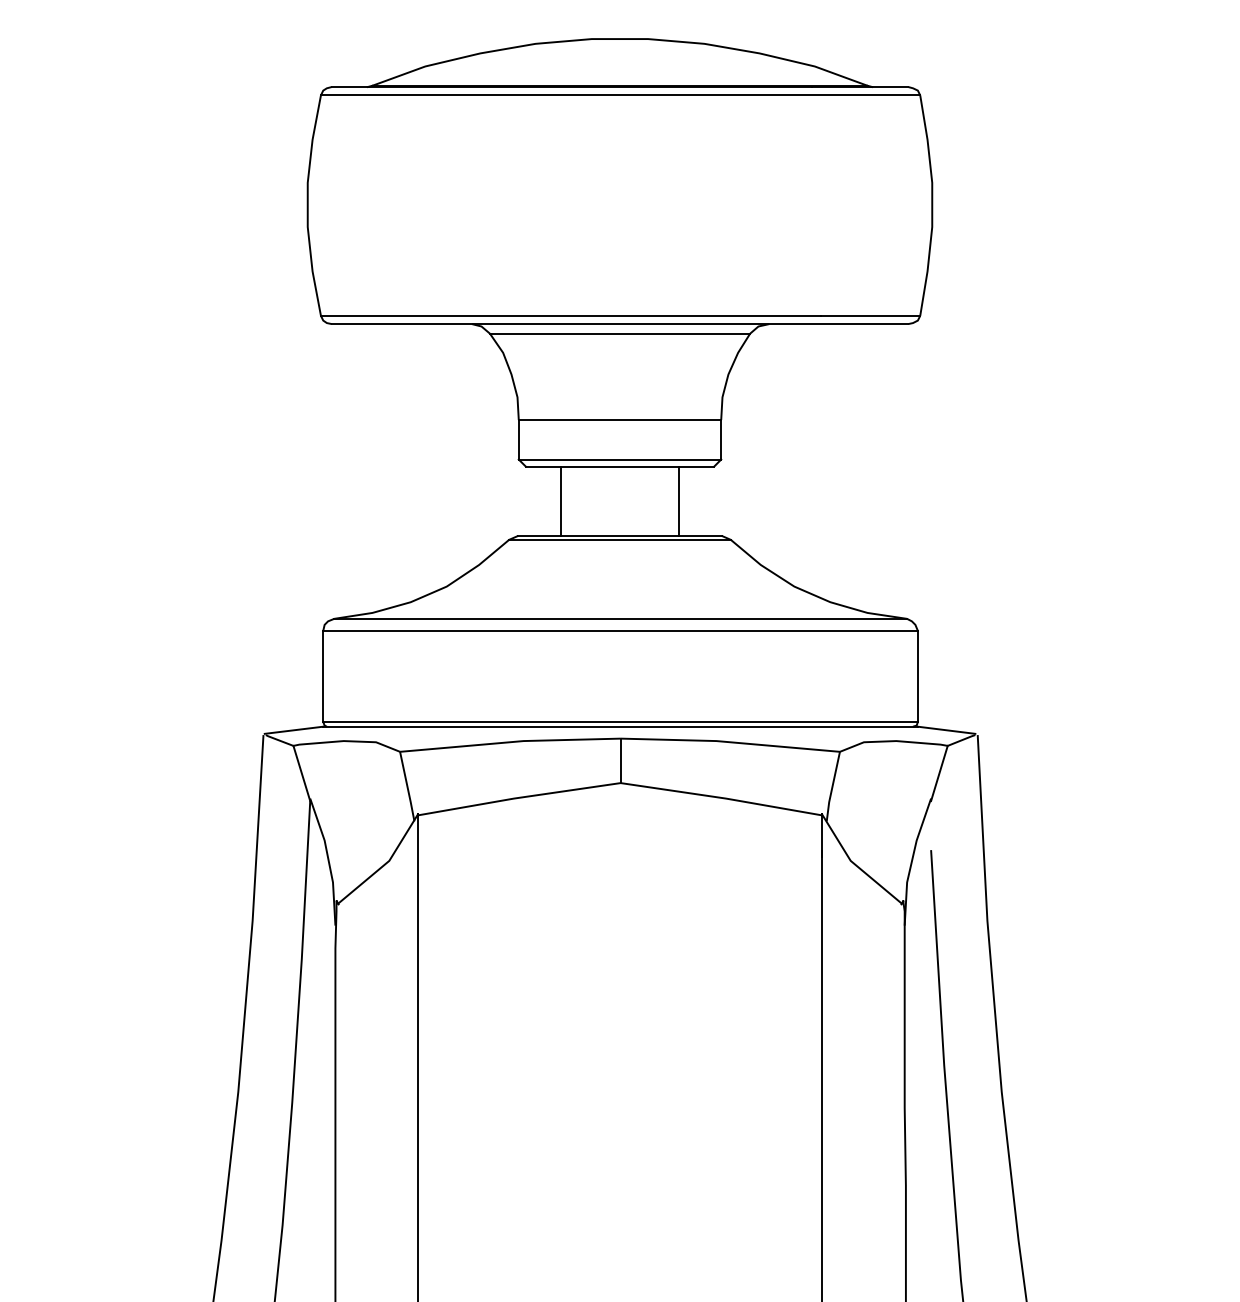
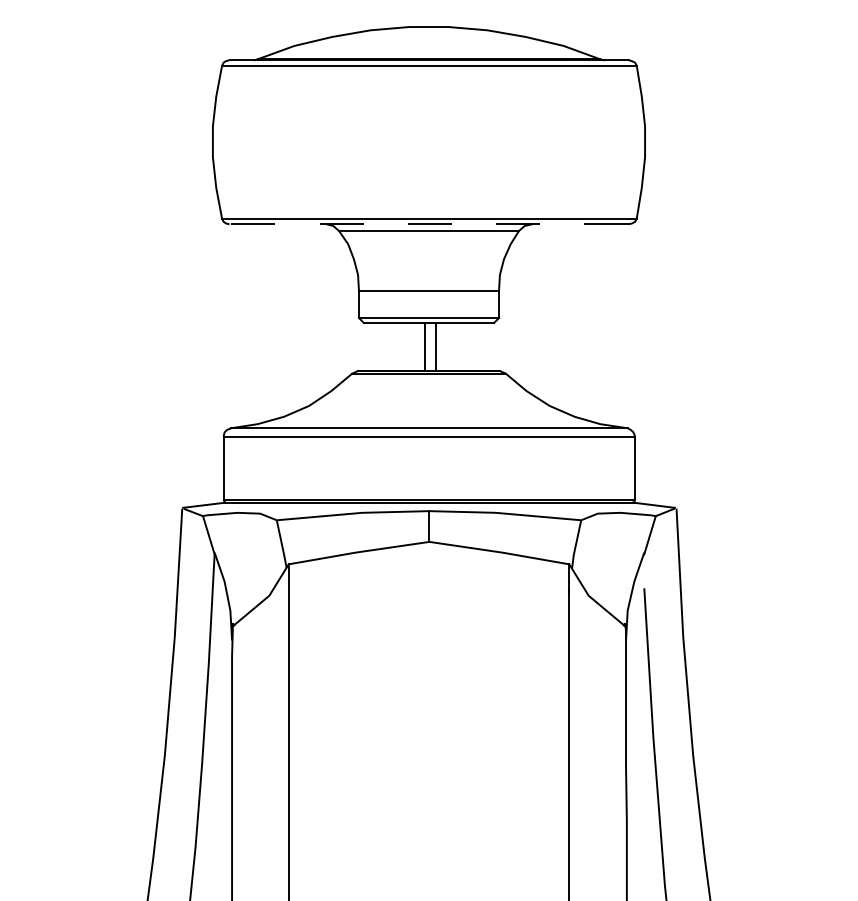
line: (619, 324) -> (428, 224), solid -> dashed
line: (560, 500) -> (435, 346), moved
line: (679, 500) -> (425, 346), moved

